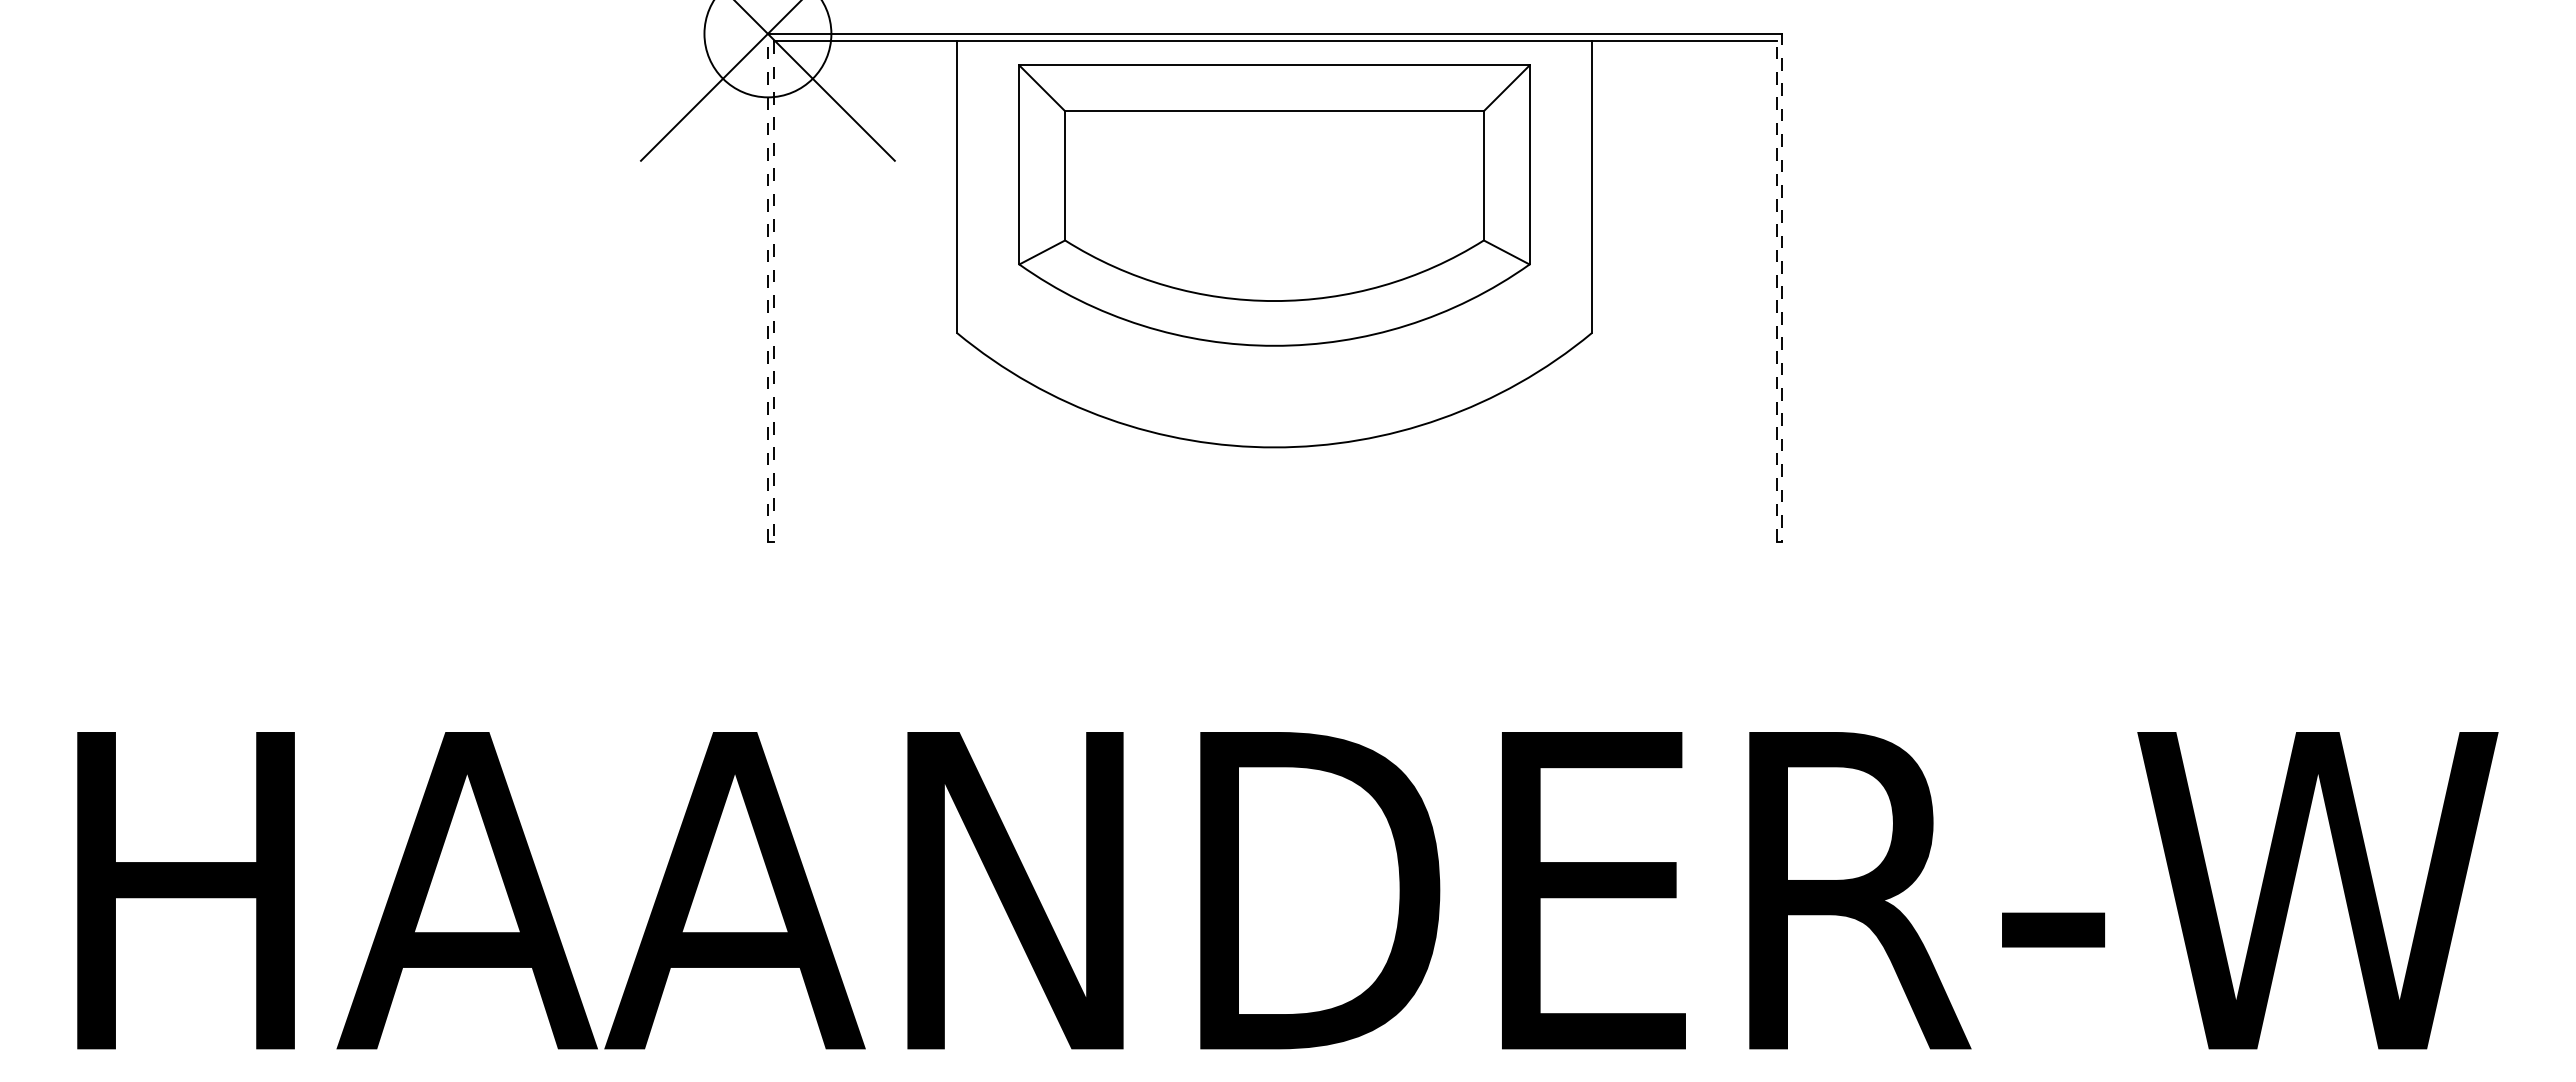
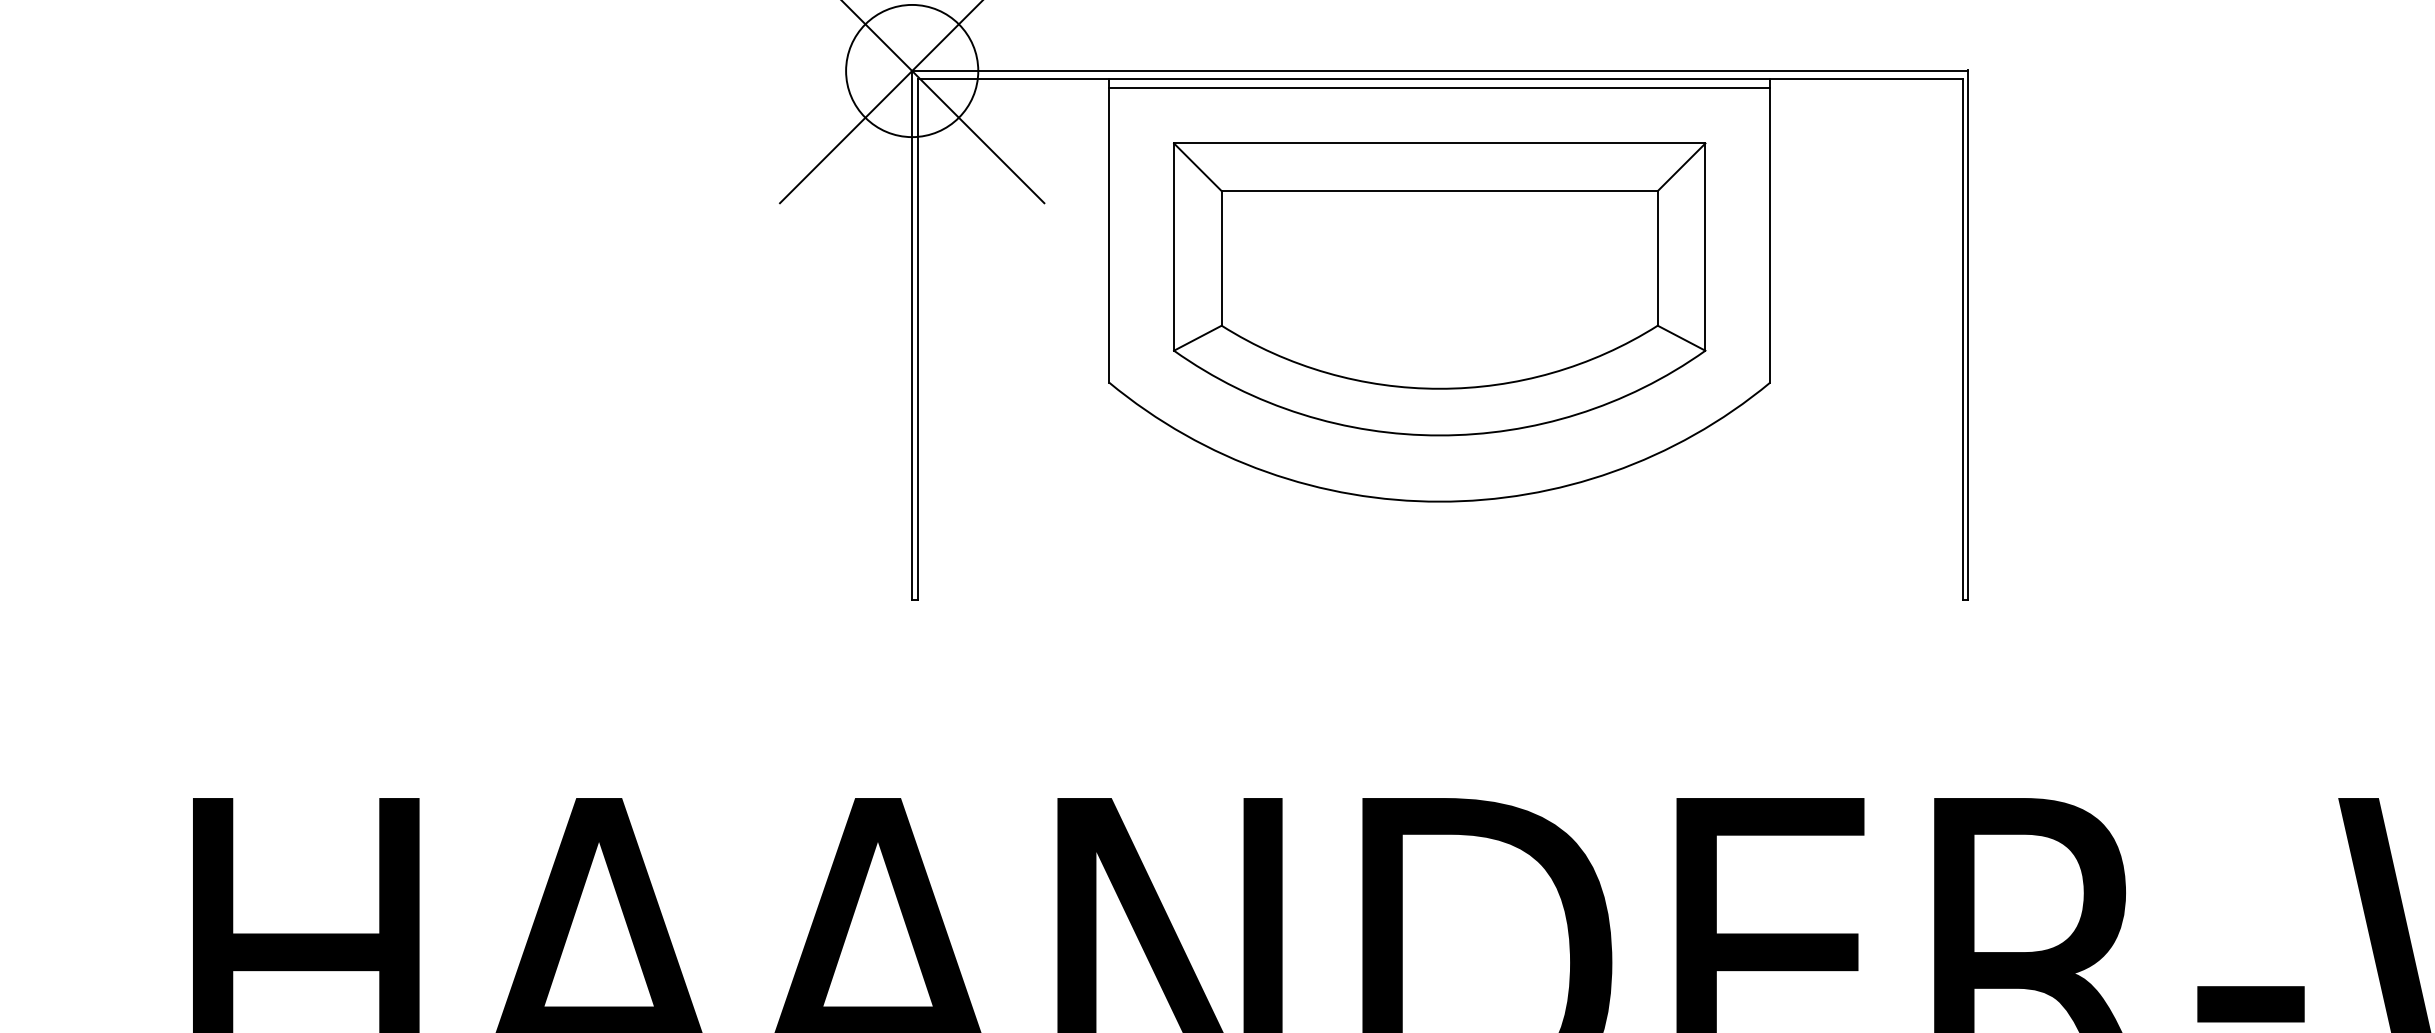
line: (1274, 50) -> (1439, 88), added
part: (1274, 205) -> (1439, 289), moved
line: (767, 287) -> (911, 335), dashed -> solid
line: (1782, 287) -> (1968, 335), dashed -> solid
line: (1776, 290) -> (1962, 338), dashed -> solid
line: (773, 291) -> (917, 339), dashed -> solid

